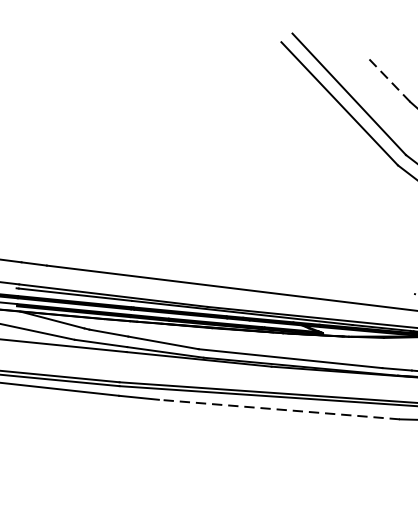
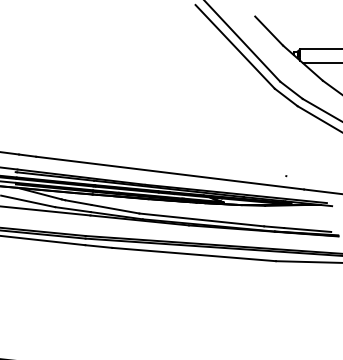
line: (388, 79) -> (268, 30), dashed -> solid
line: (278, 409) -> (193, 254), dashed -> solid

